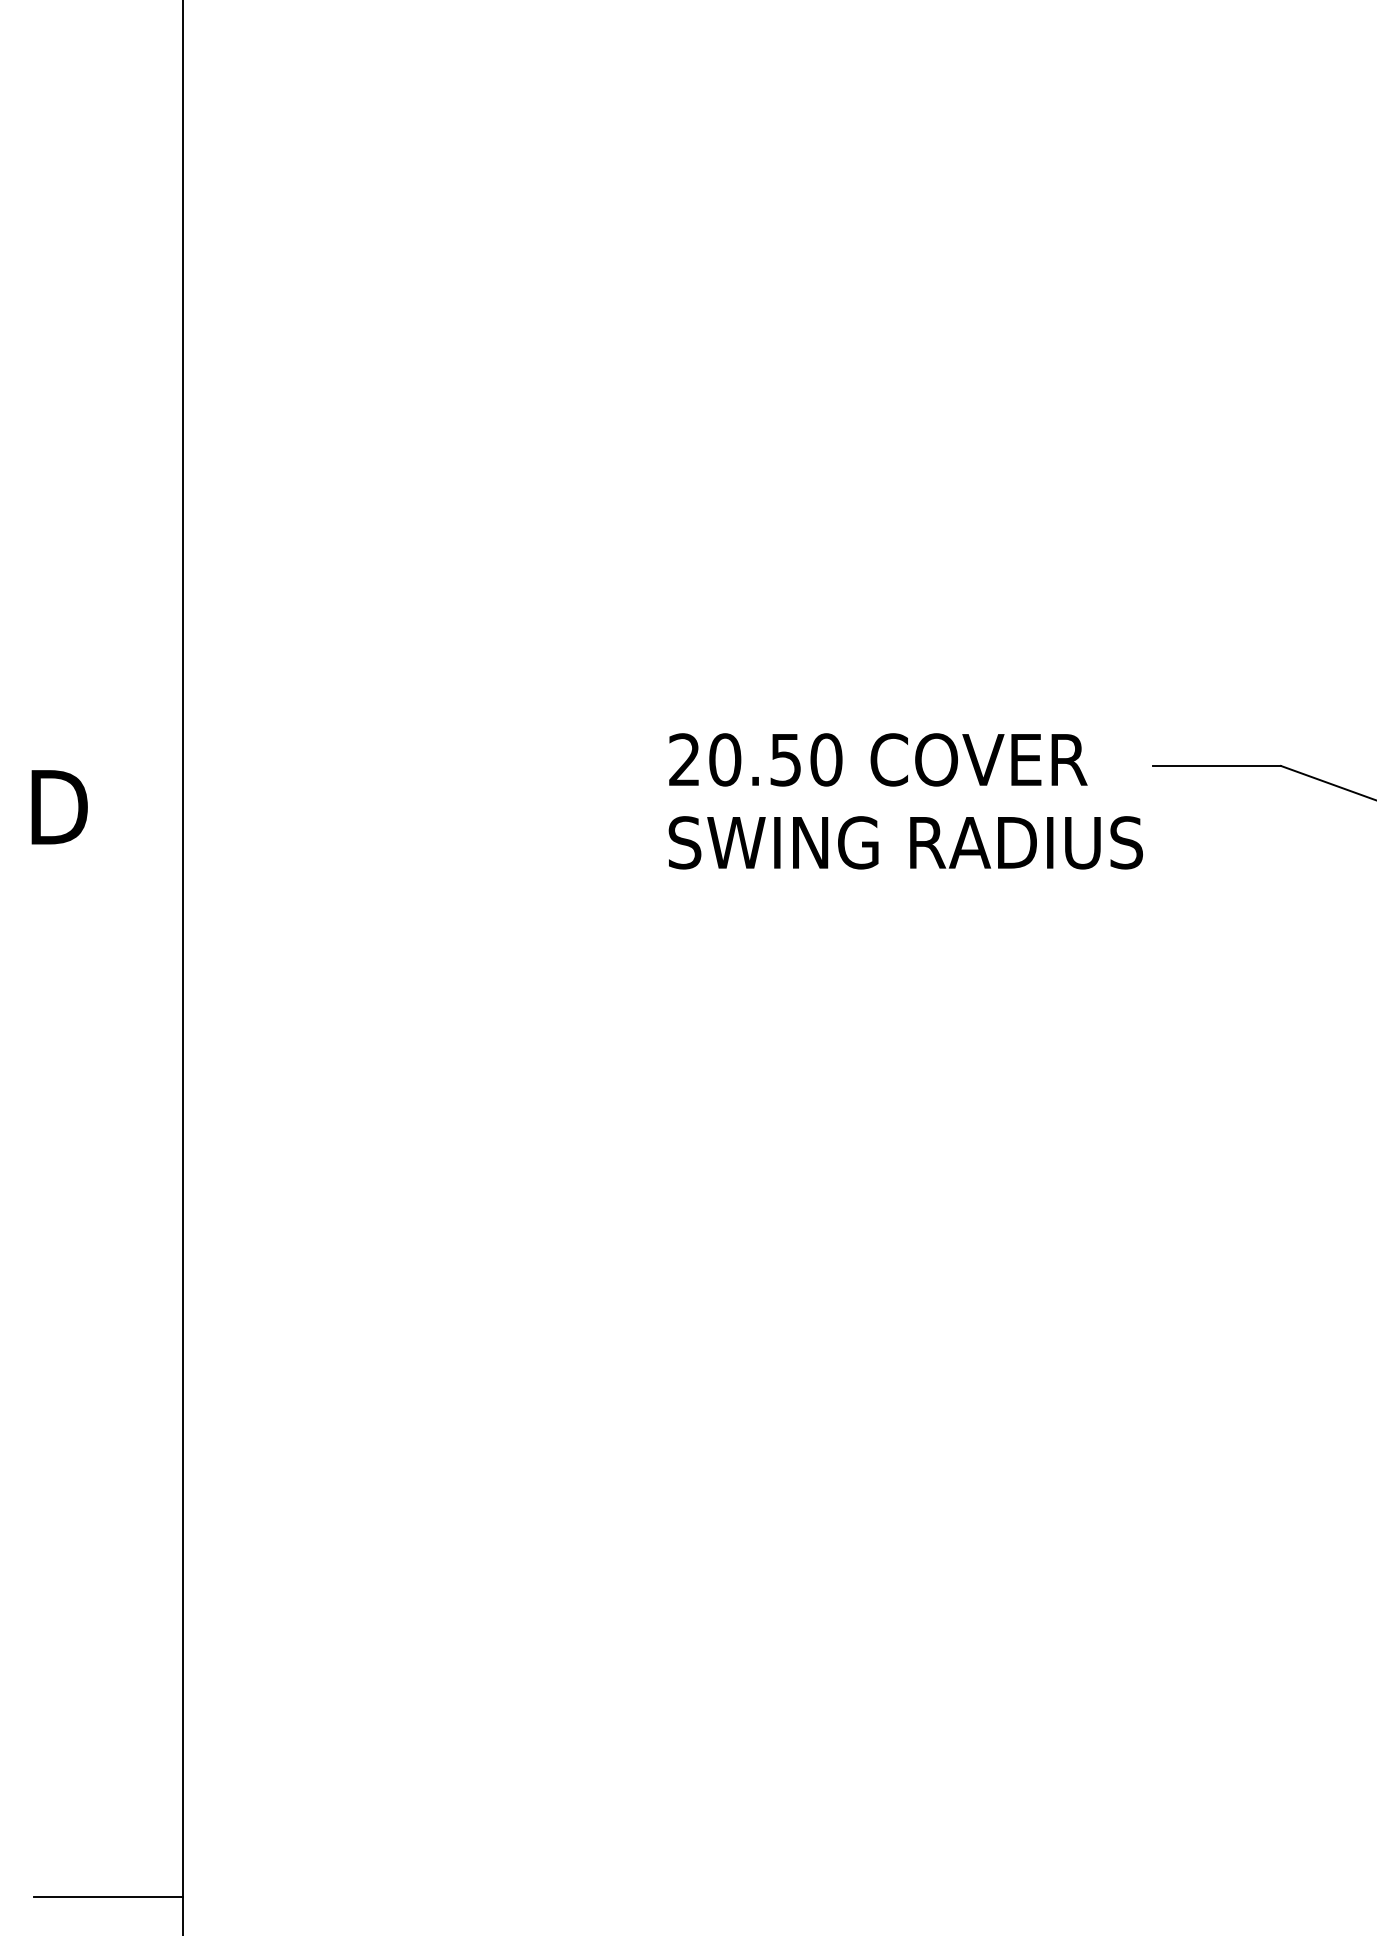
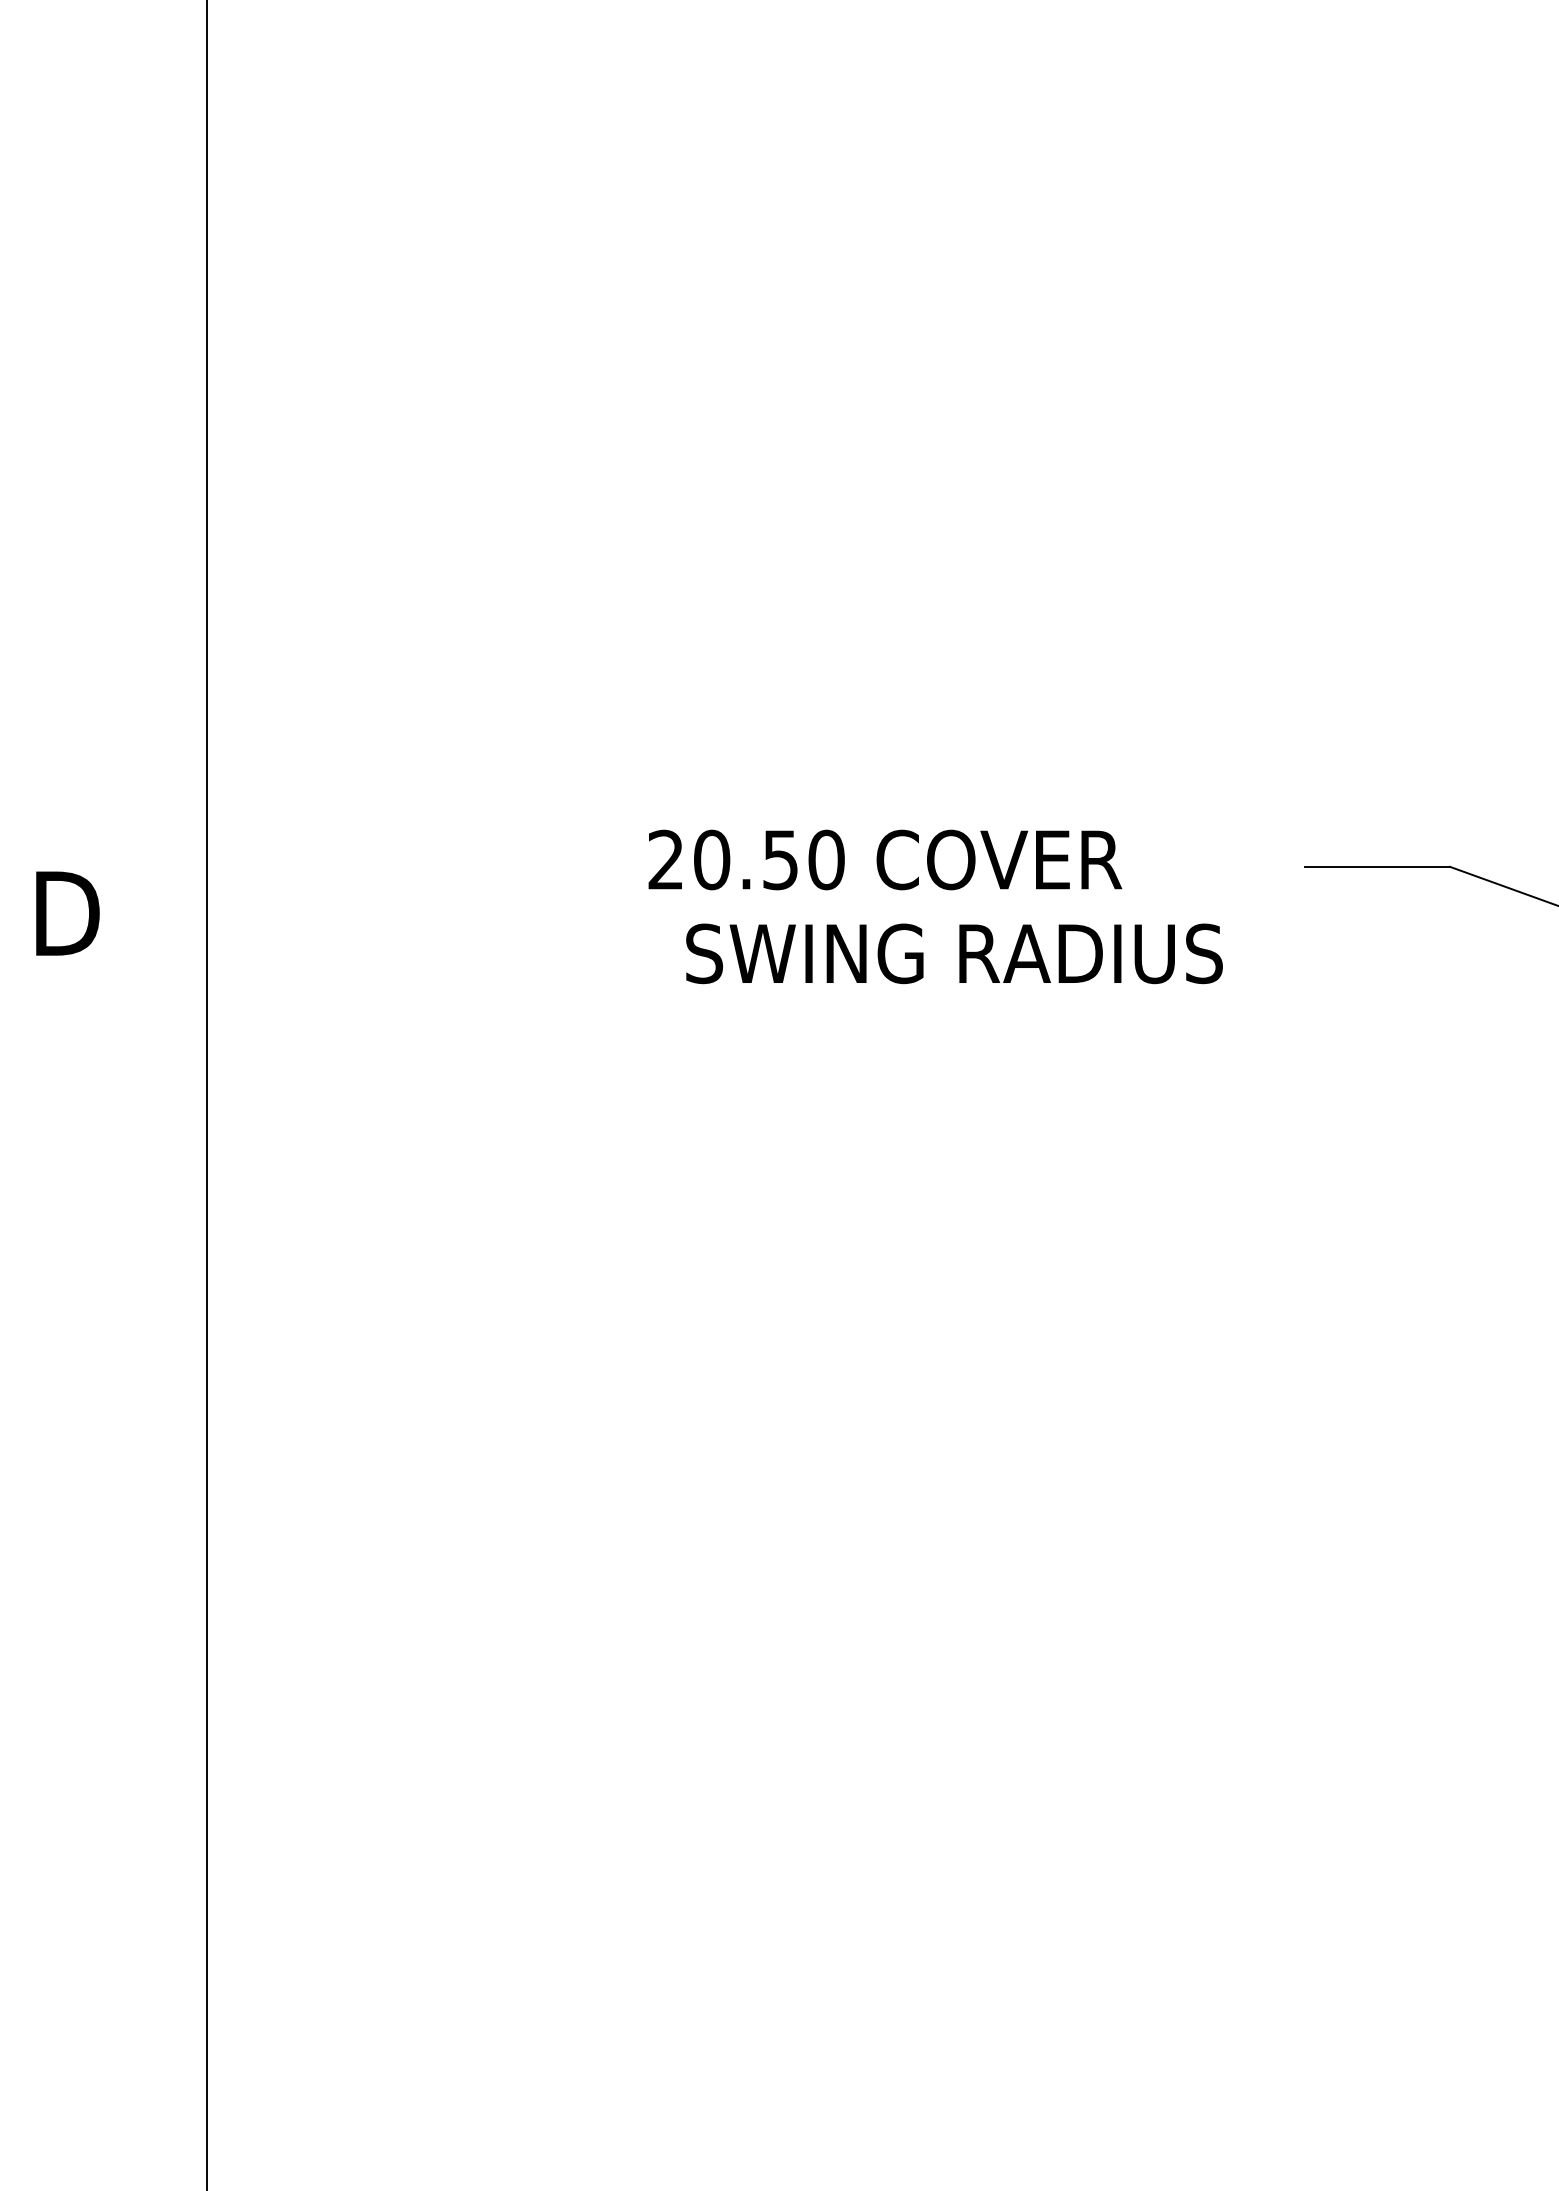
text: (878, 759) -> (885, 859), moved
text: (905, 842) -> (954, 953), moved
line: (108, 1896) -> (123, 2146), removed

